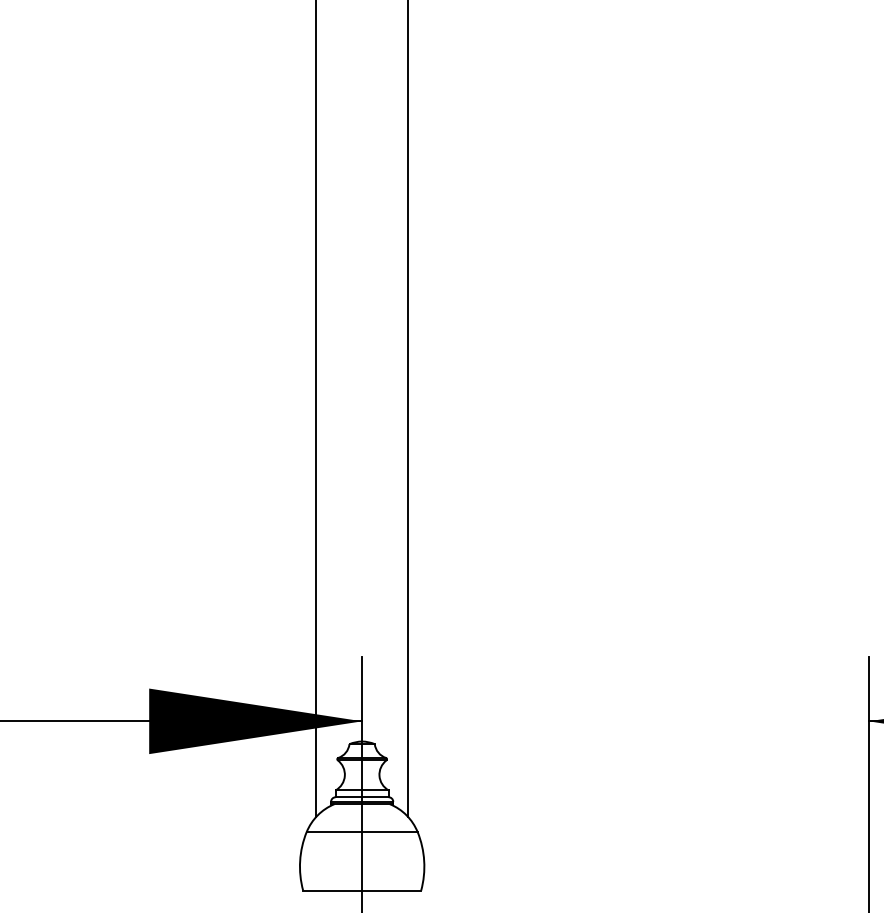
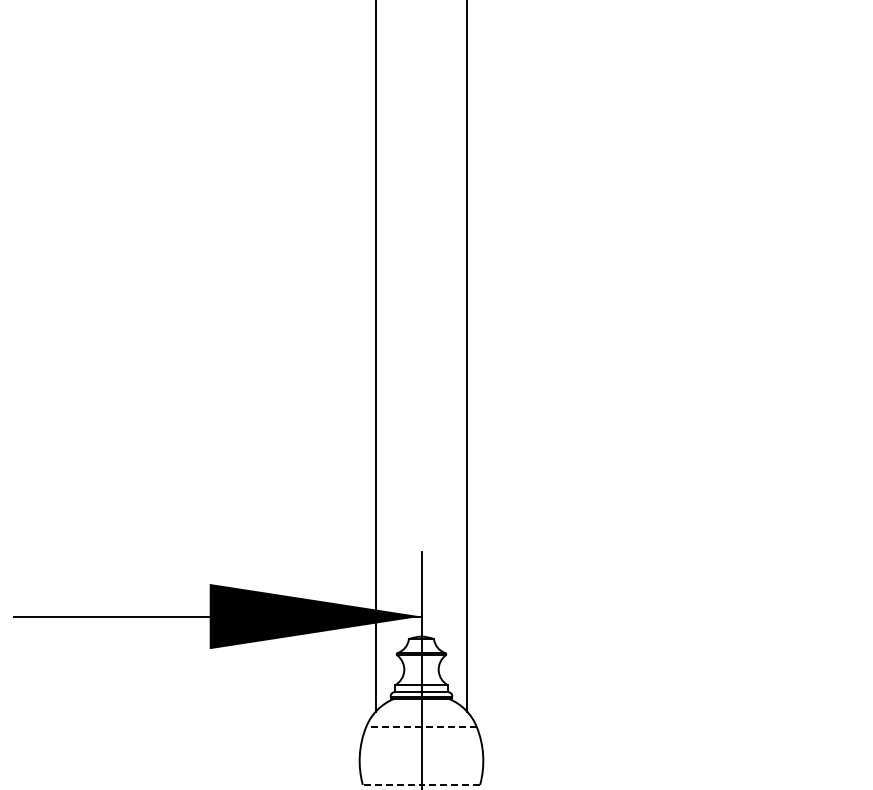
line: (361, 832) -> (420, 727), solid -> dashed
line: (361, 890) -> (420, 784), solid -> dashed

